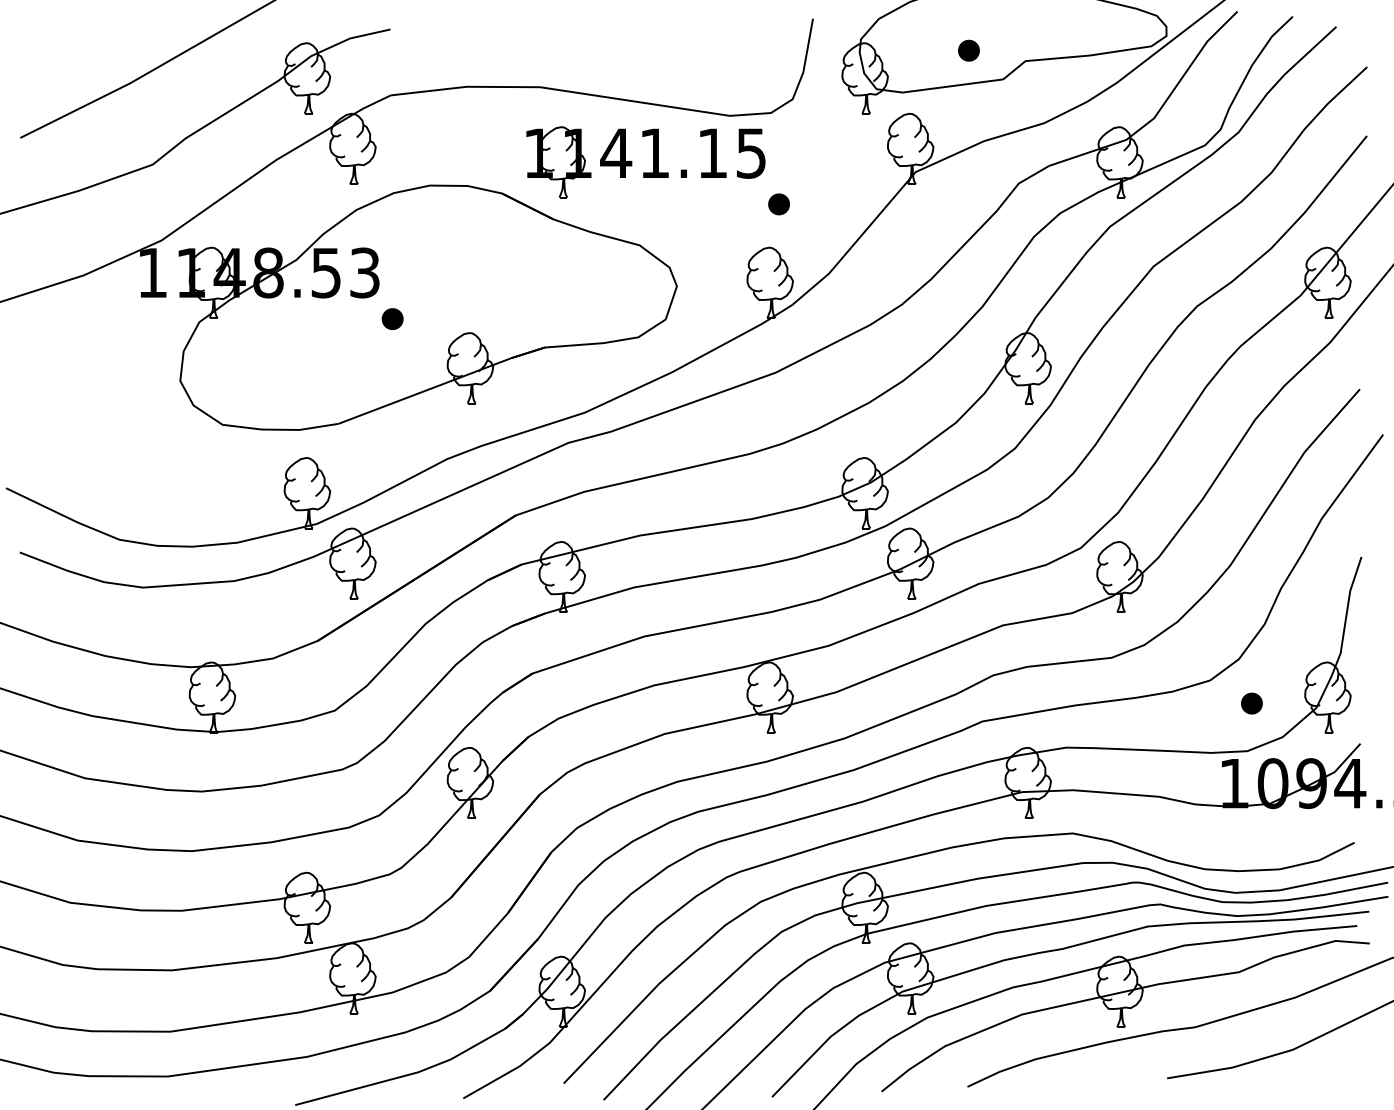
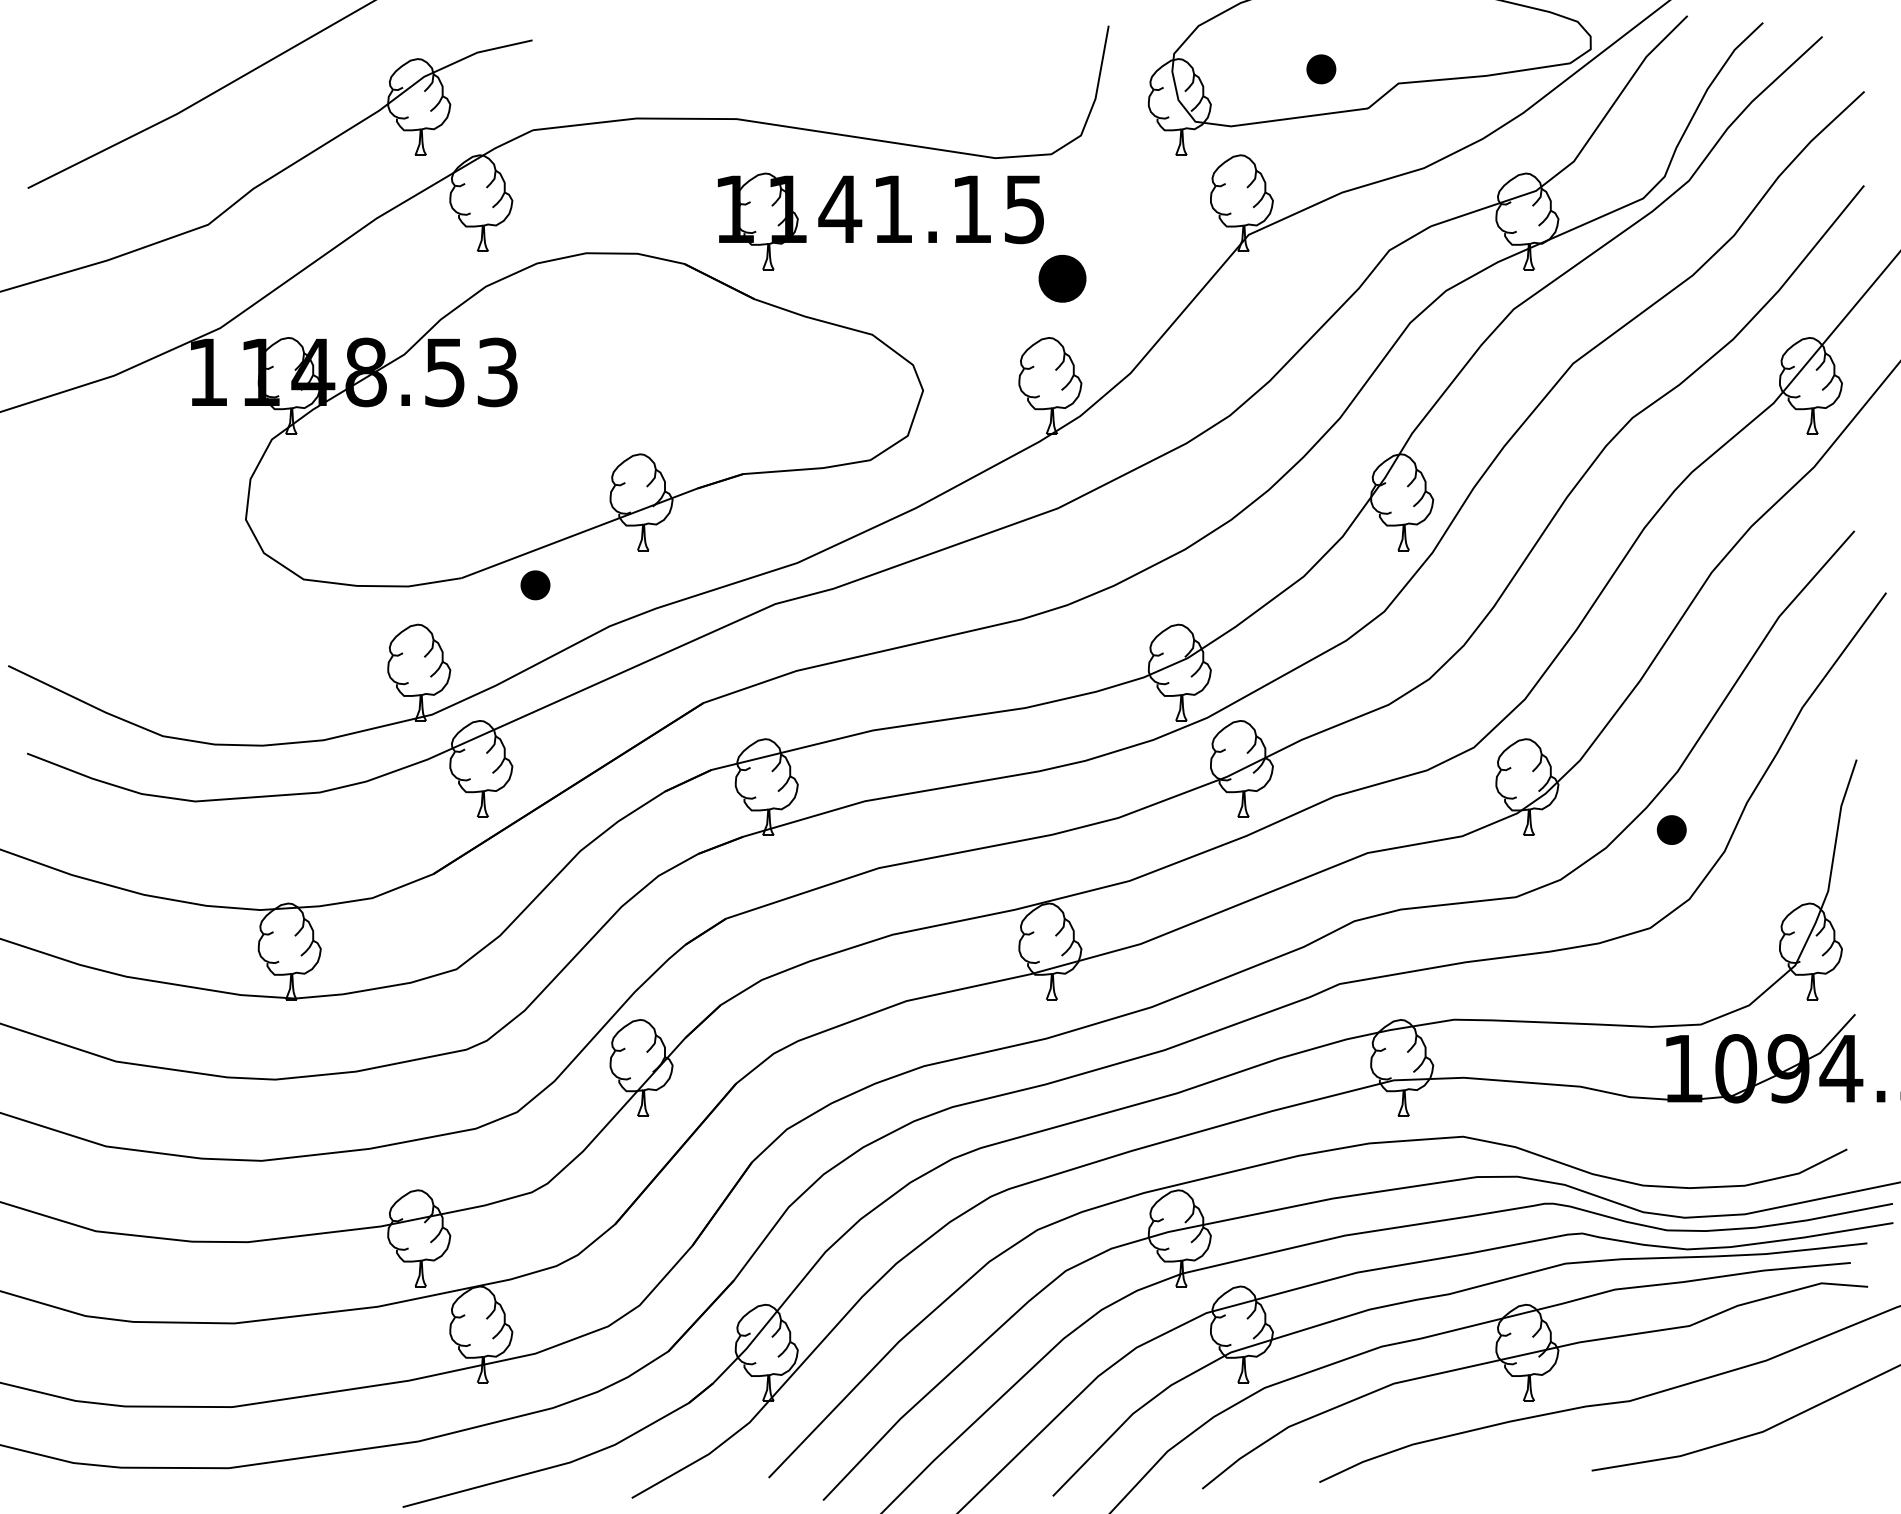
part: (778, 204) -> (1061, 279), size x1.6
part: (392, 318) -> (535, 584), moved
part: (1251, 703) -> (1671, 829), moved

